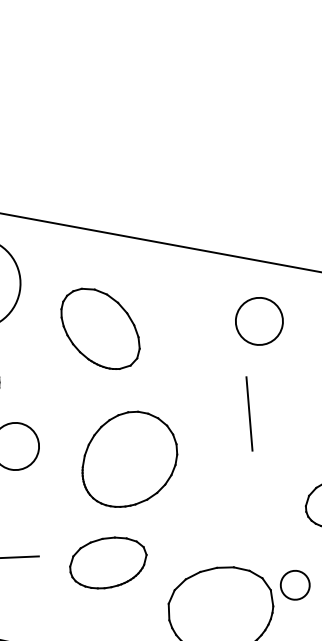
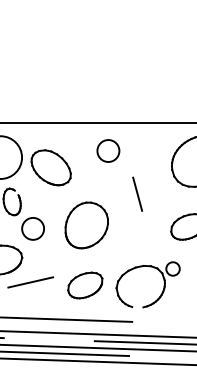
circle: (259, 320) -> (108, 150), moved
part: (99, 327) -> (50, 167), moved
part: (108, 563) -> (85, 285), moved

